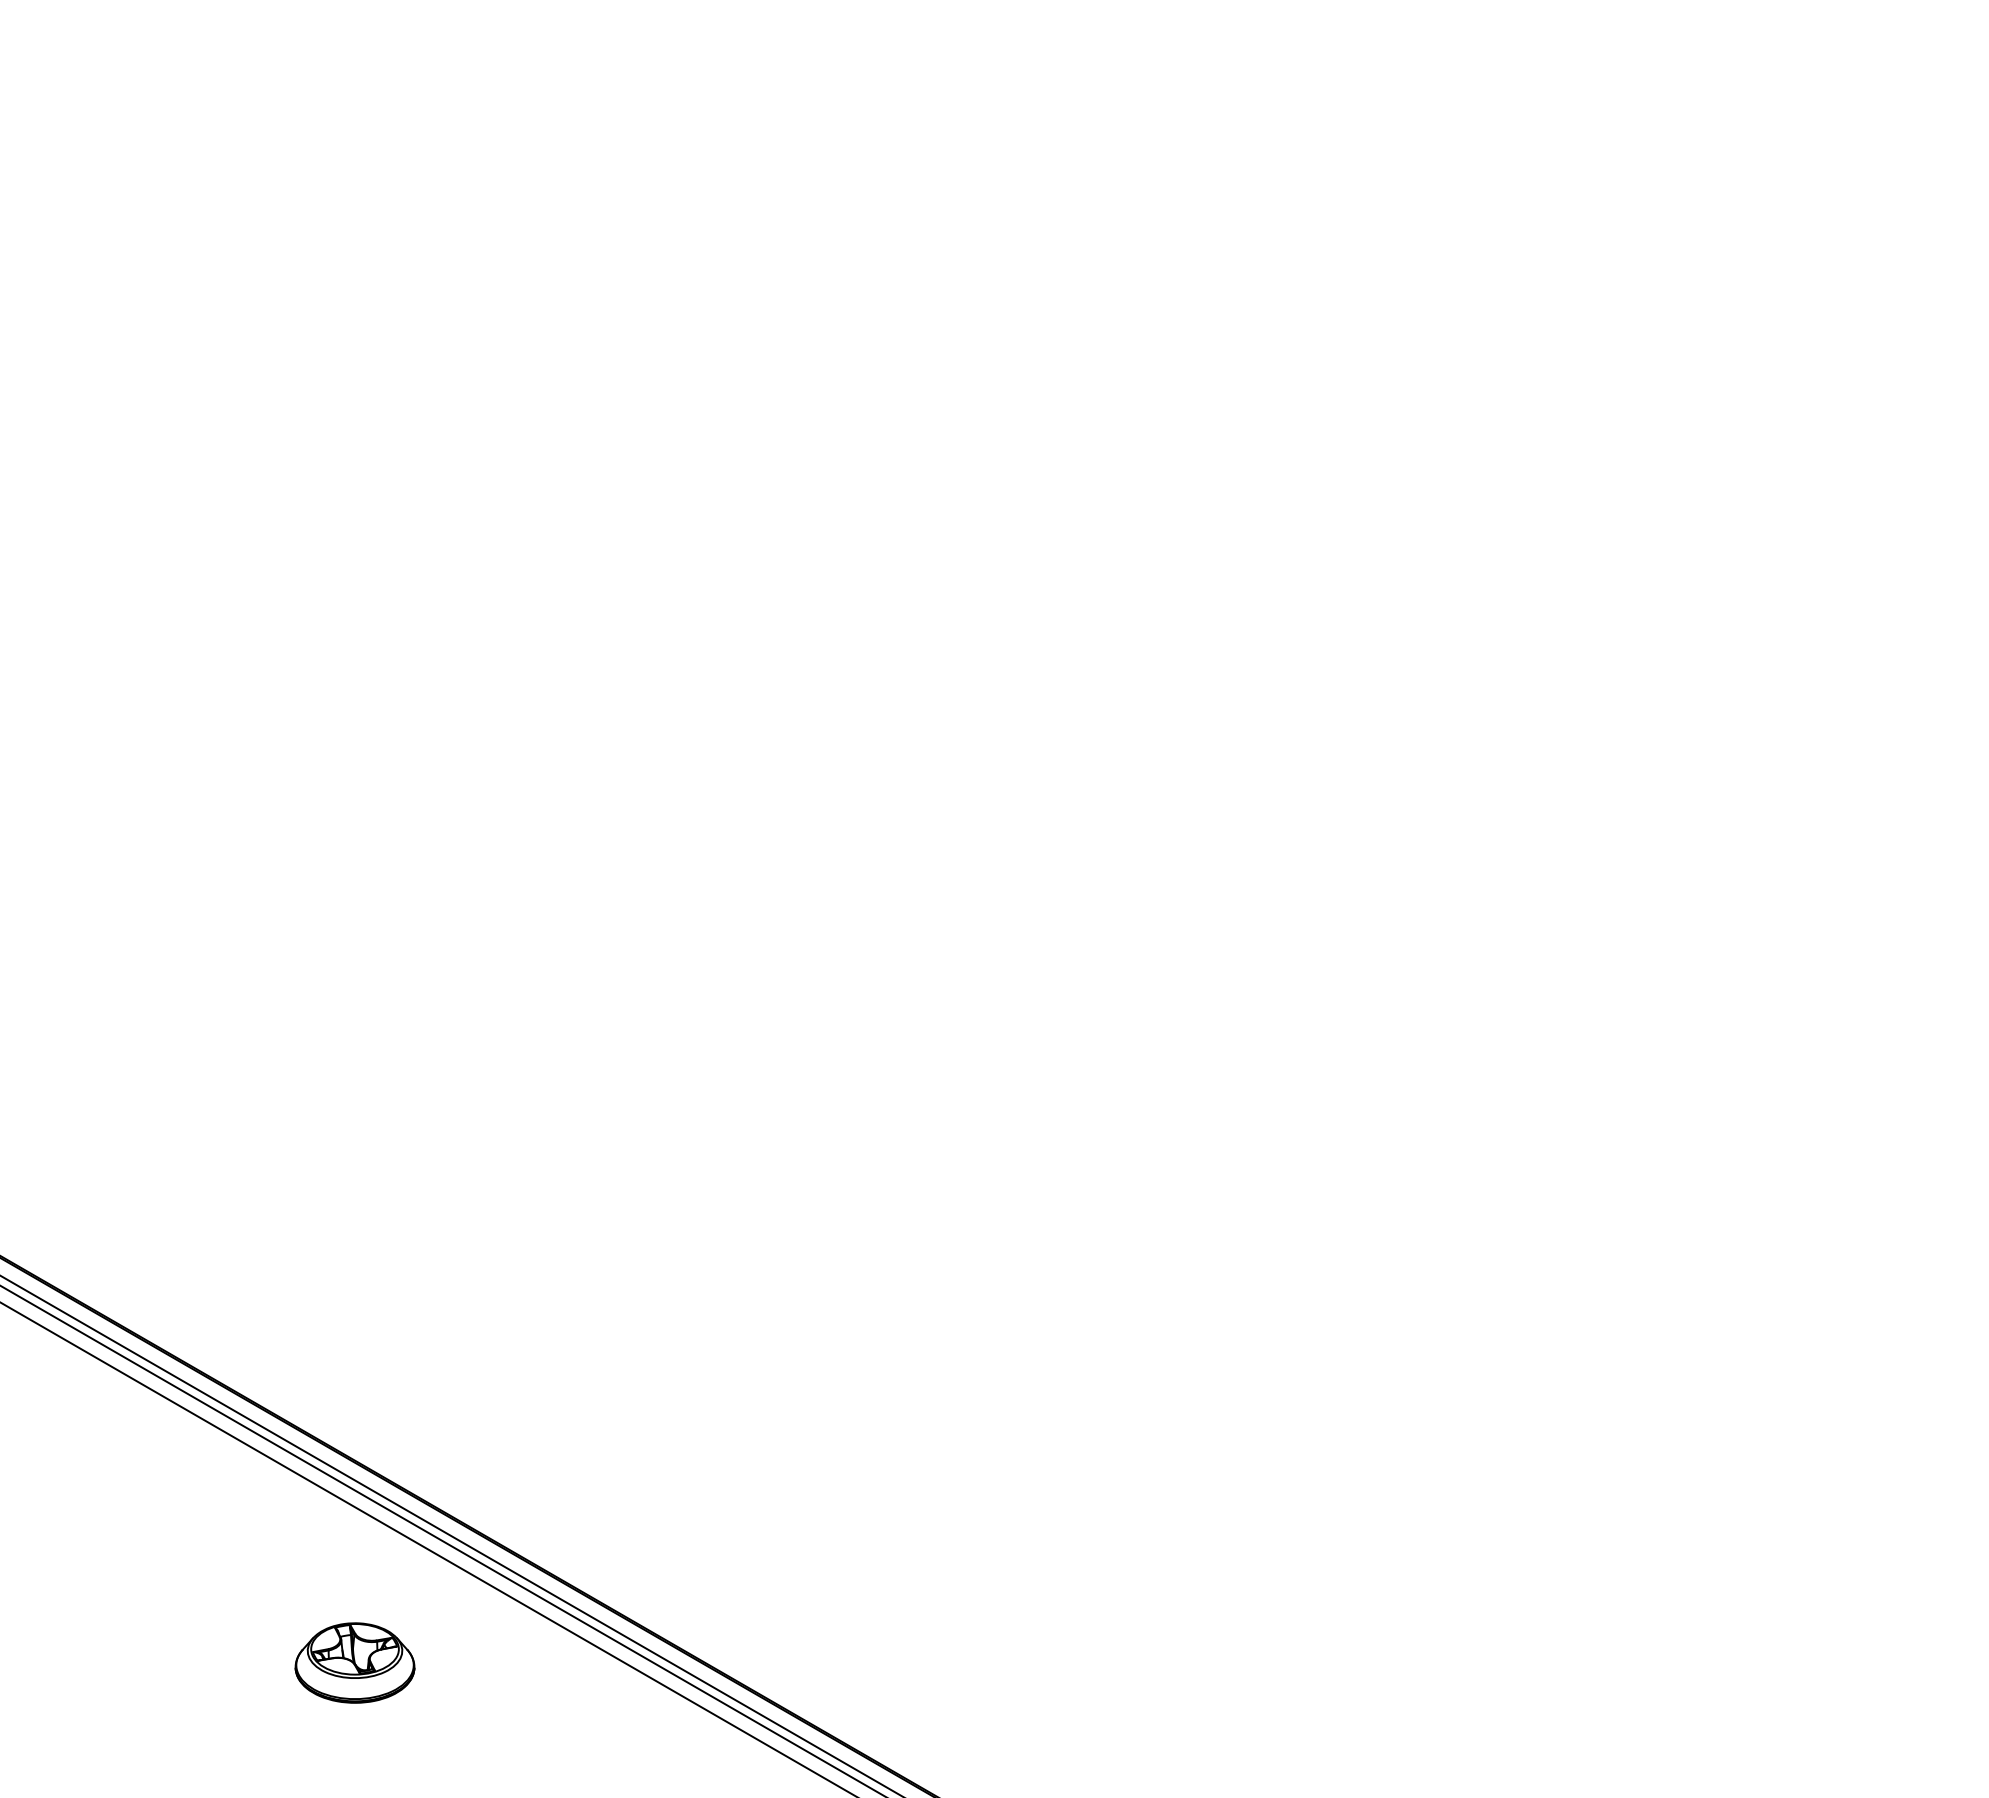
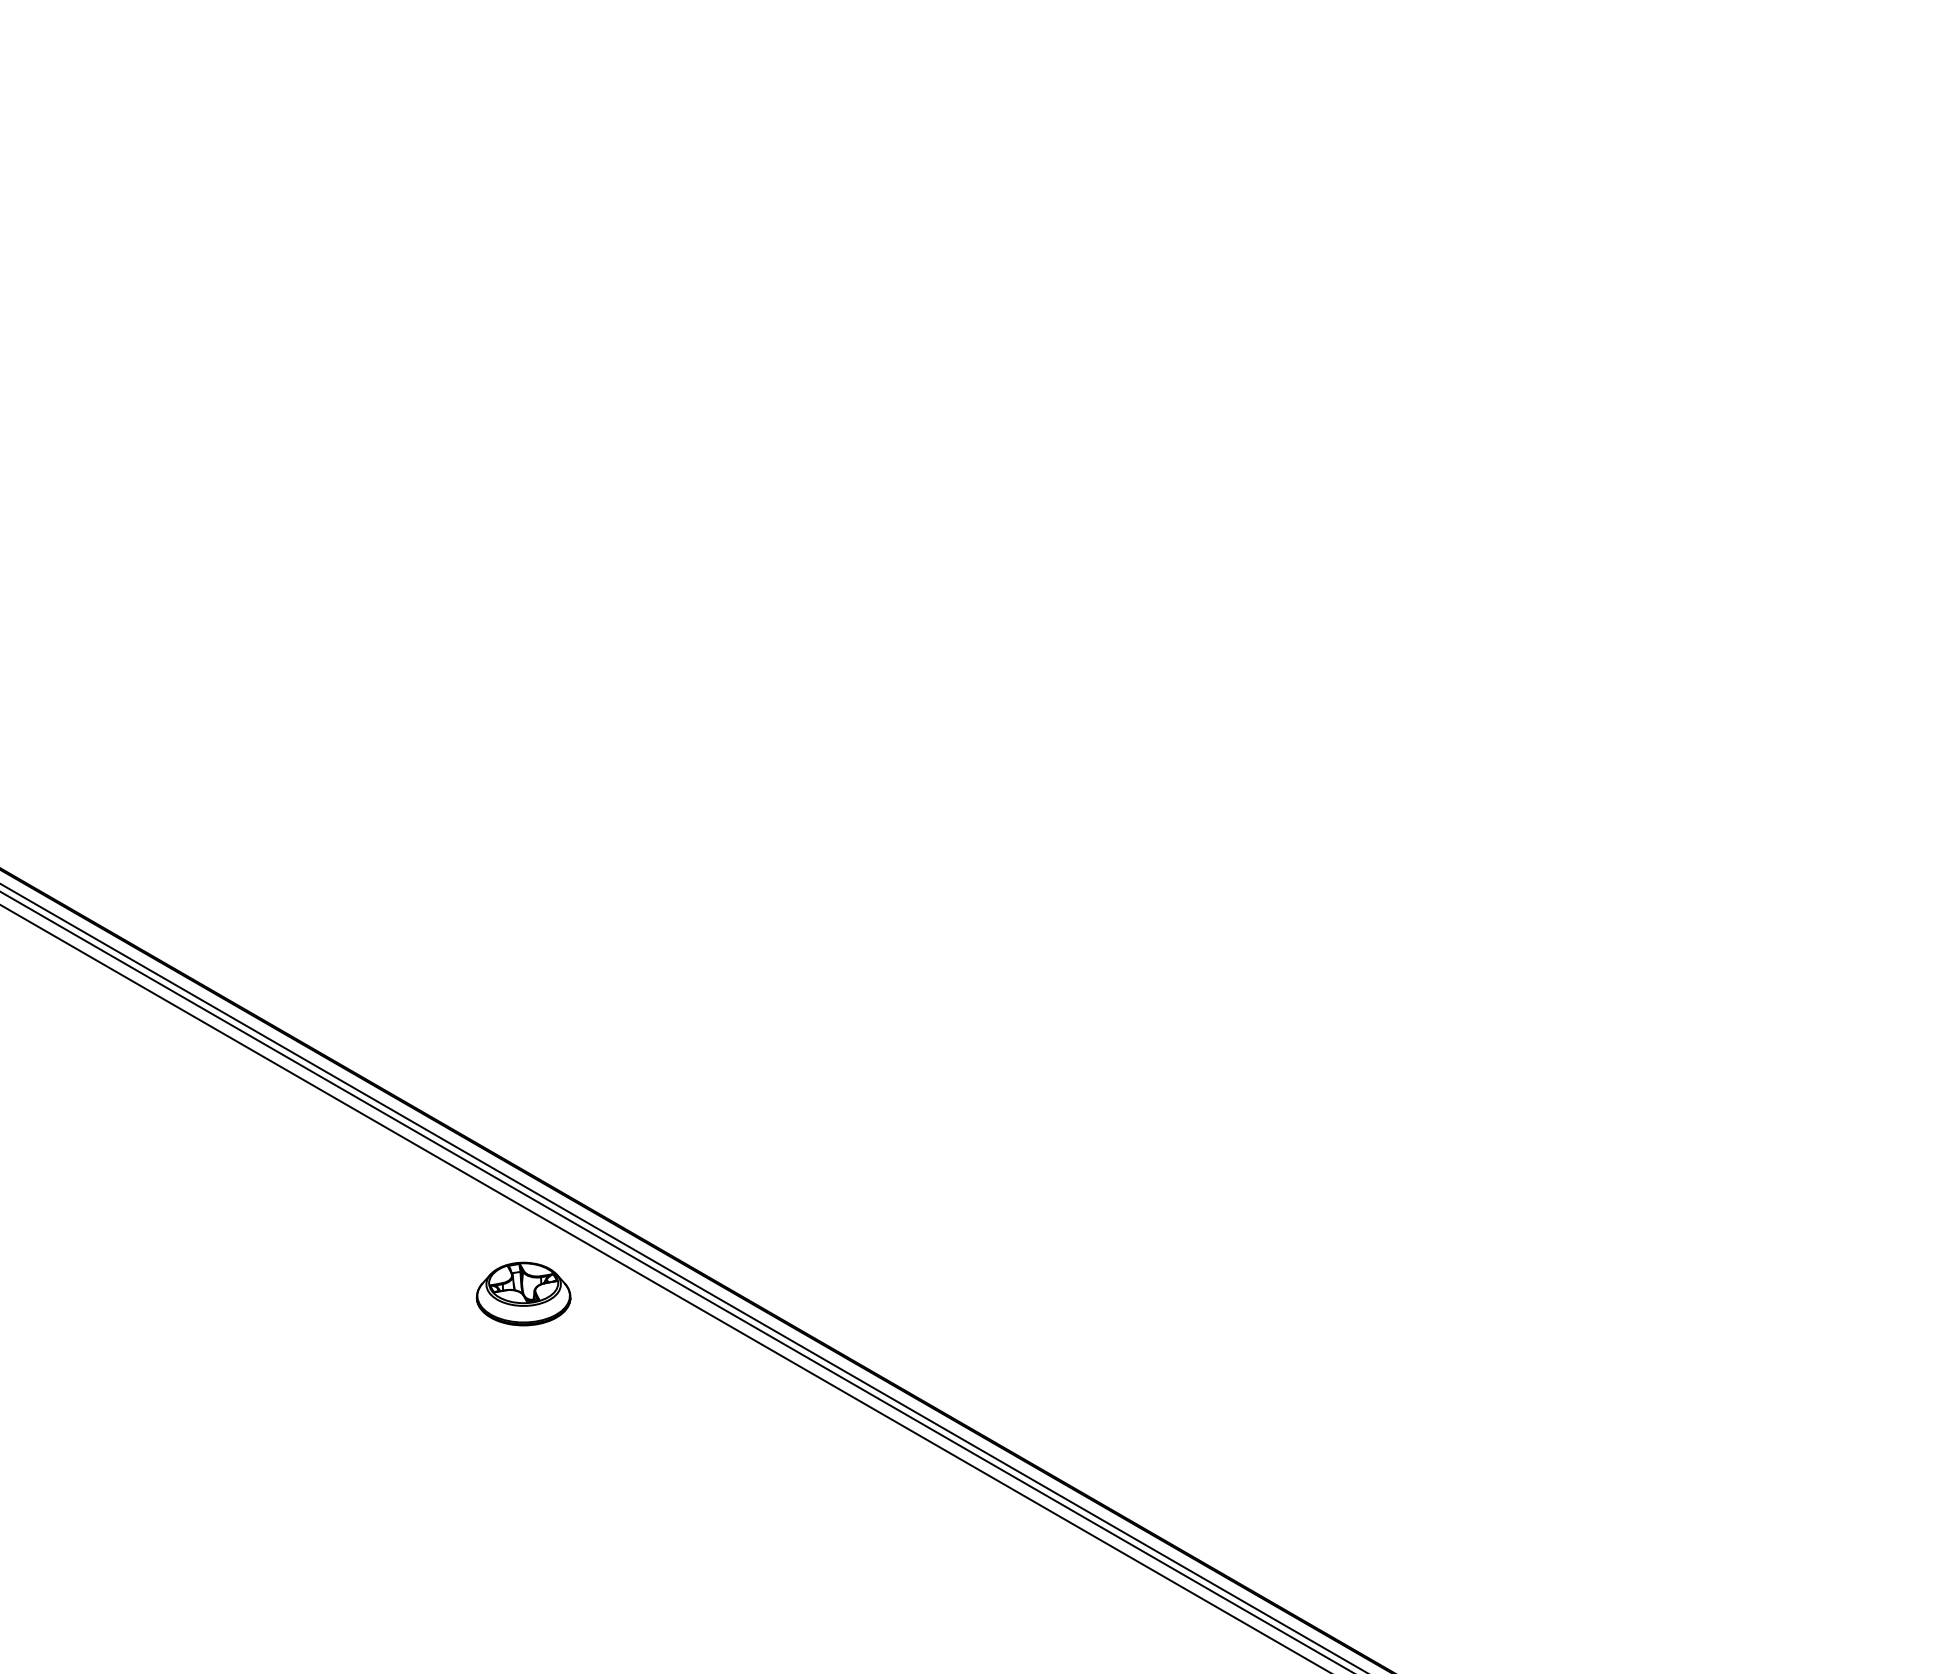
part: (354, 1662) -> (523, 1293), moved

